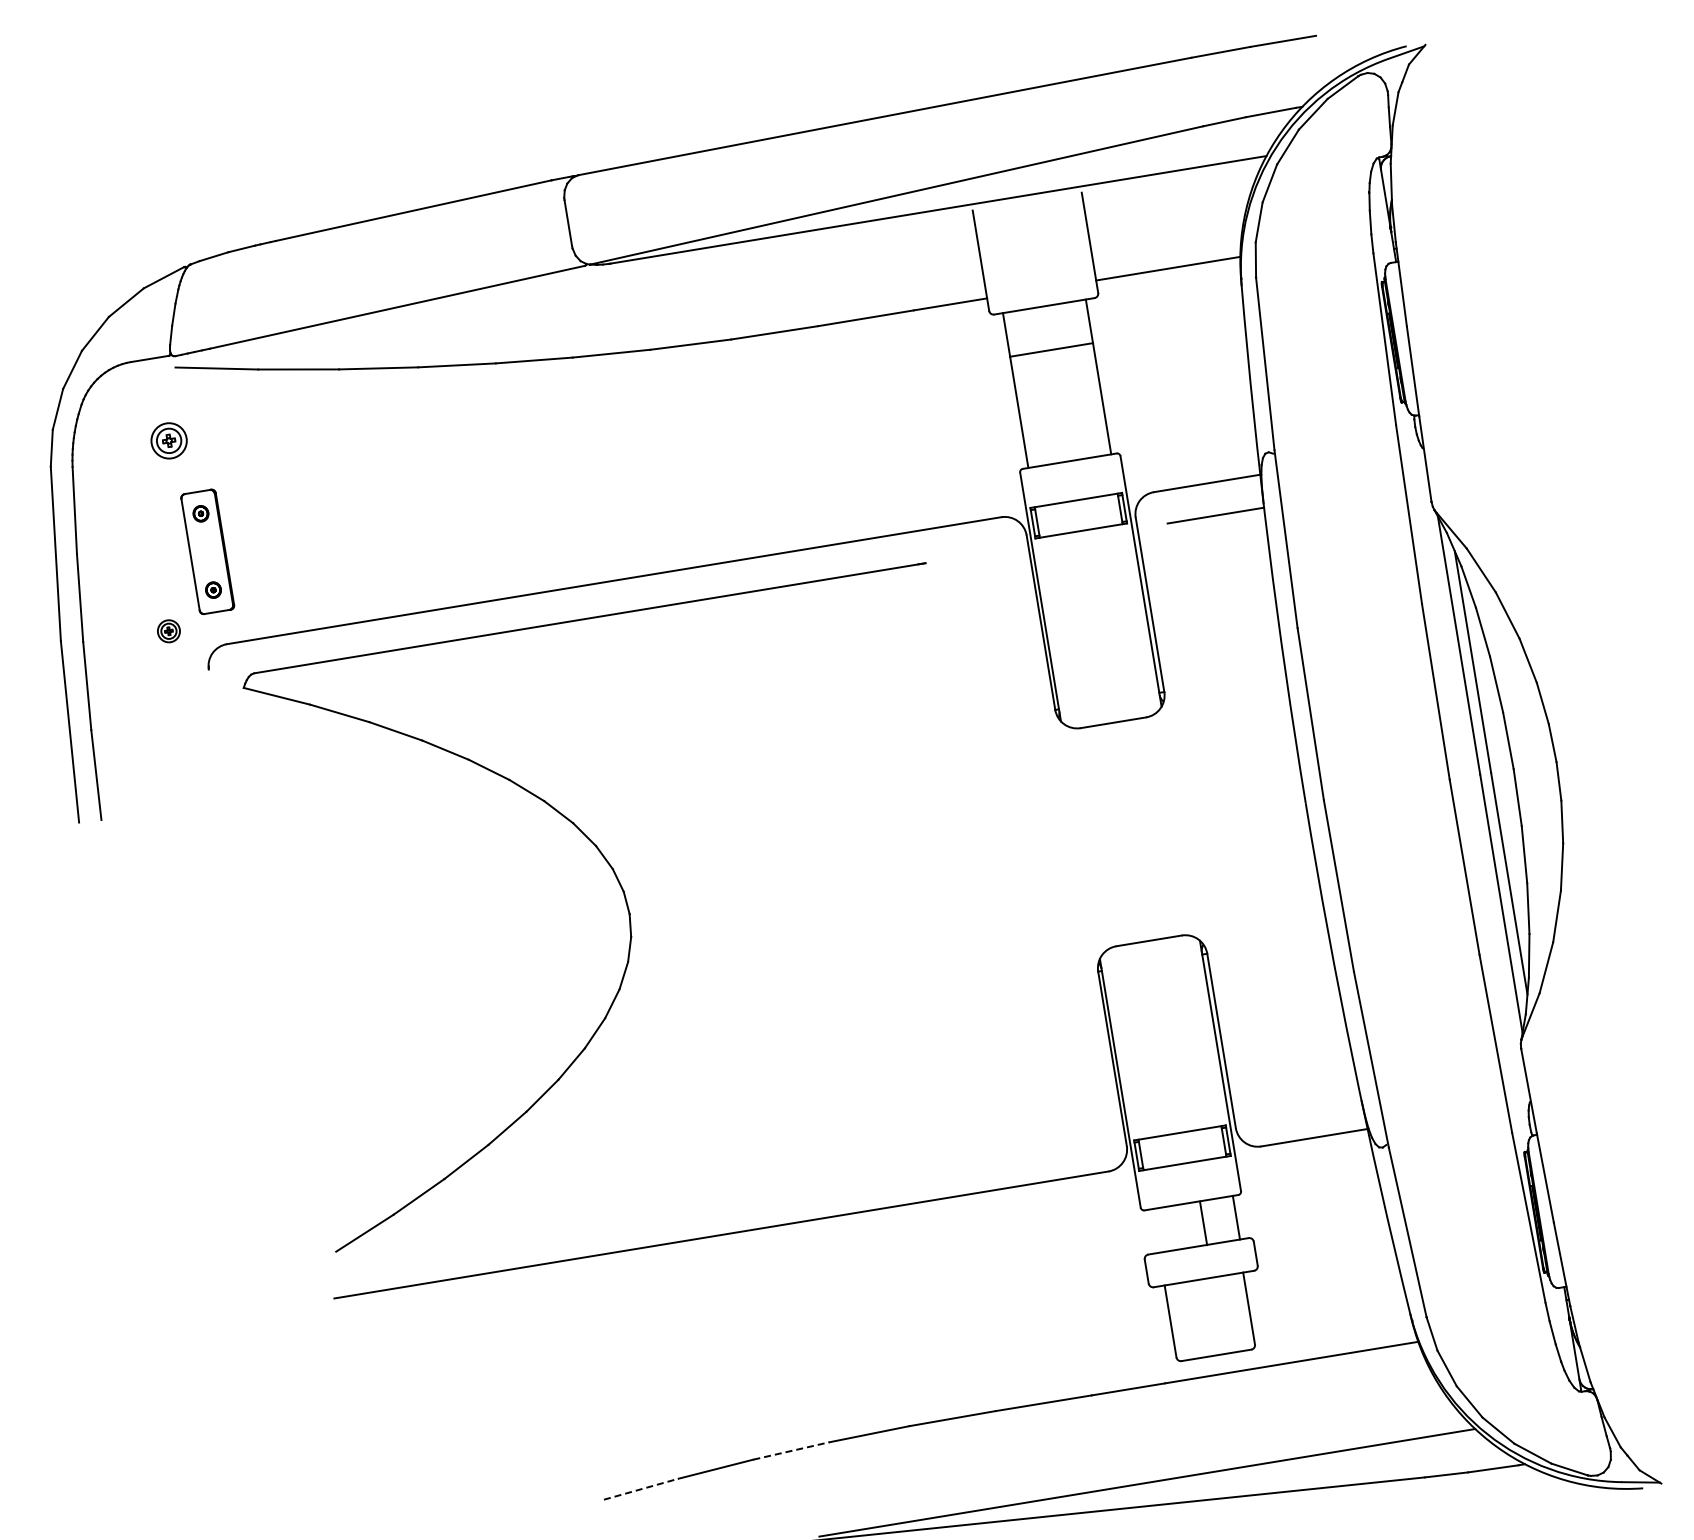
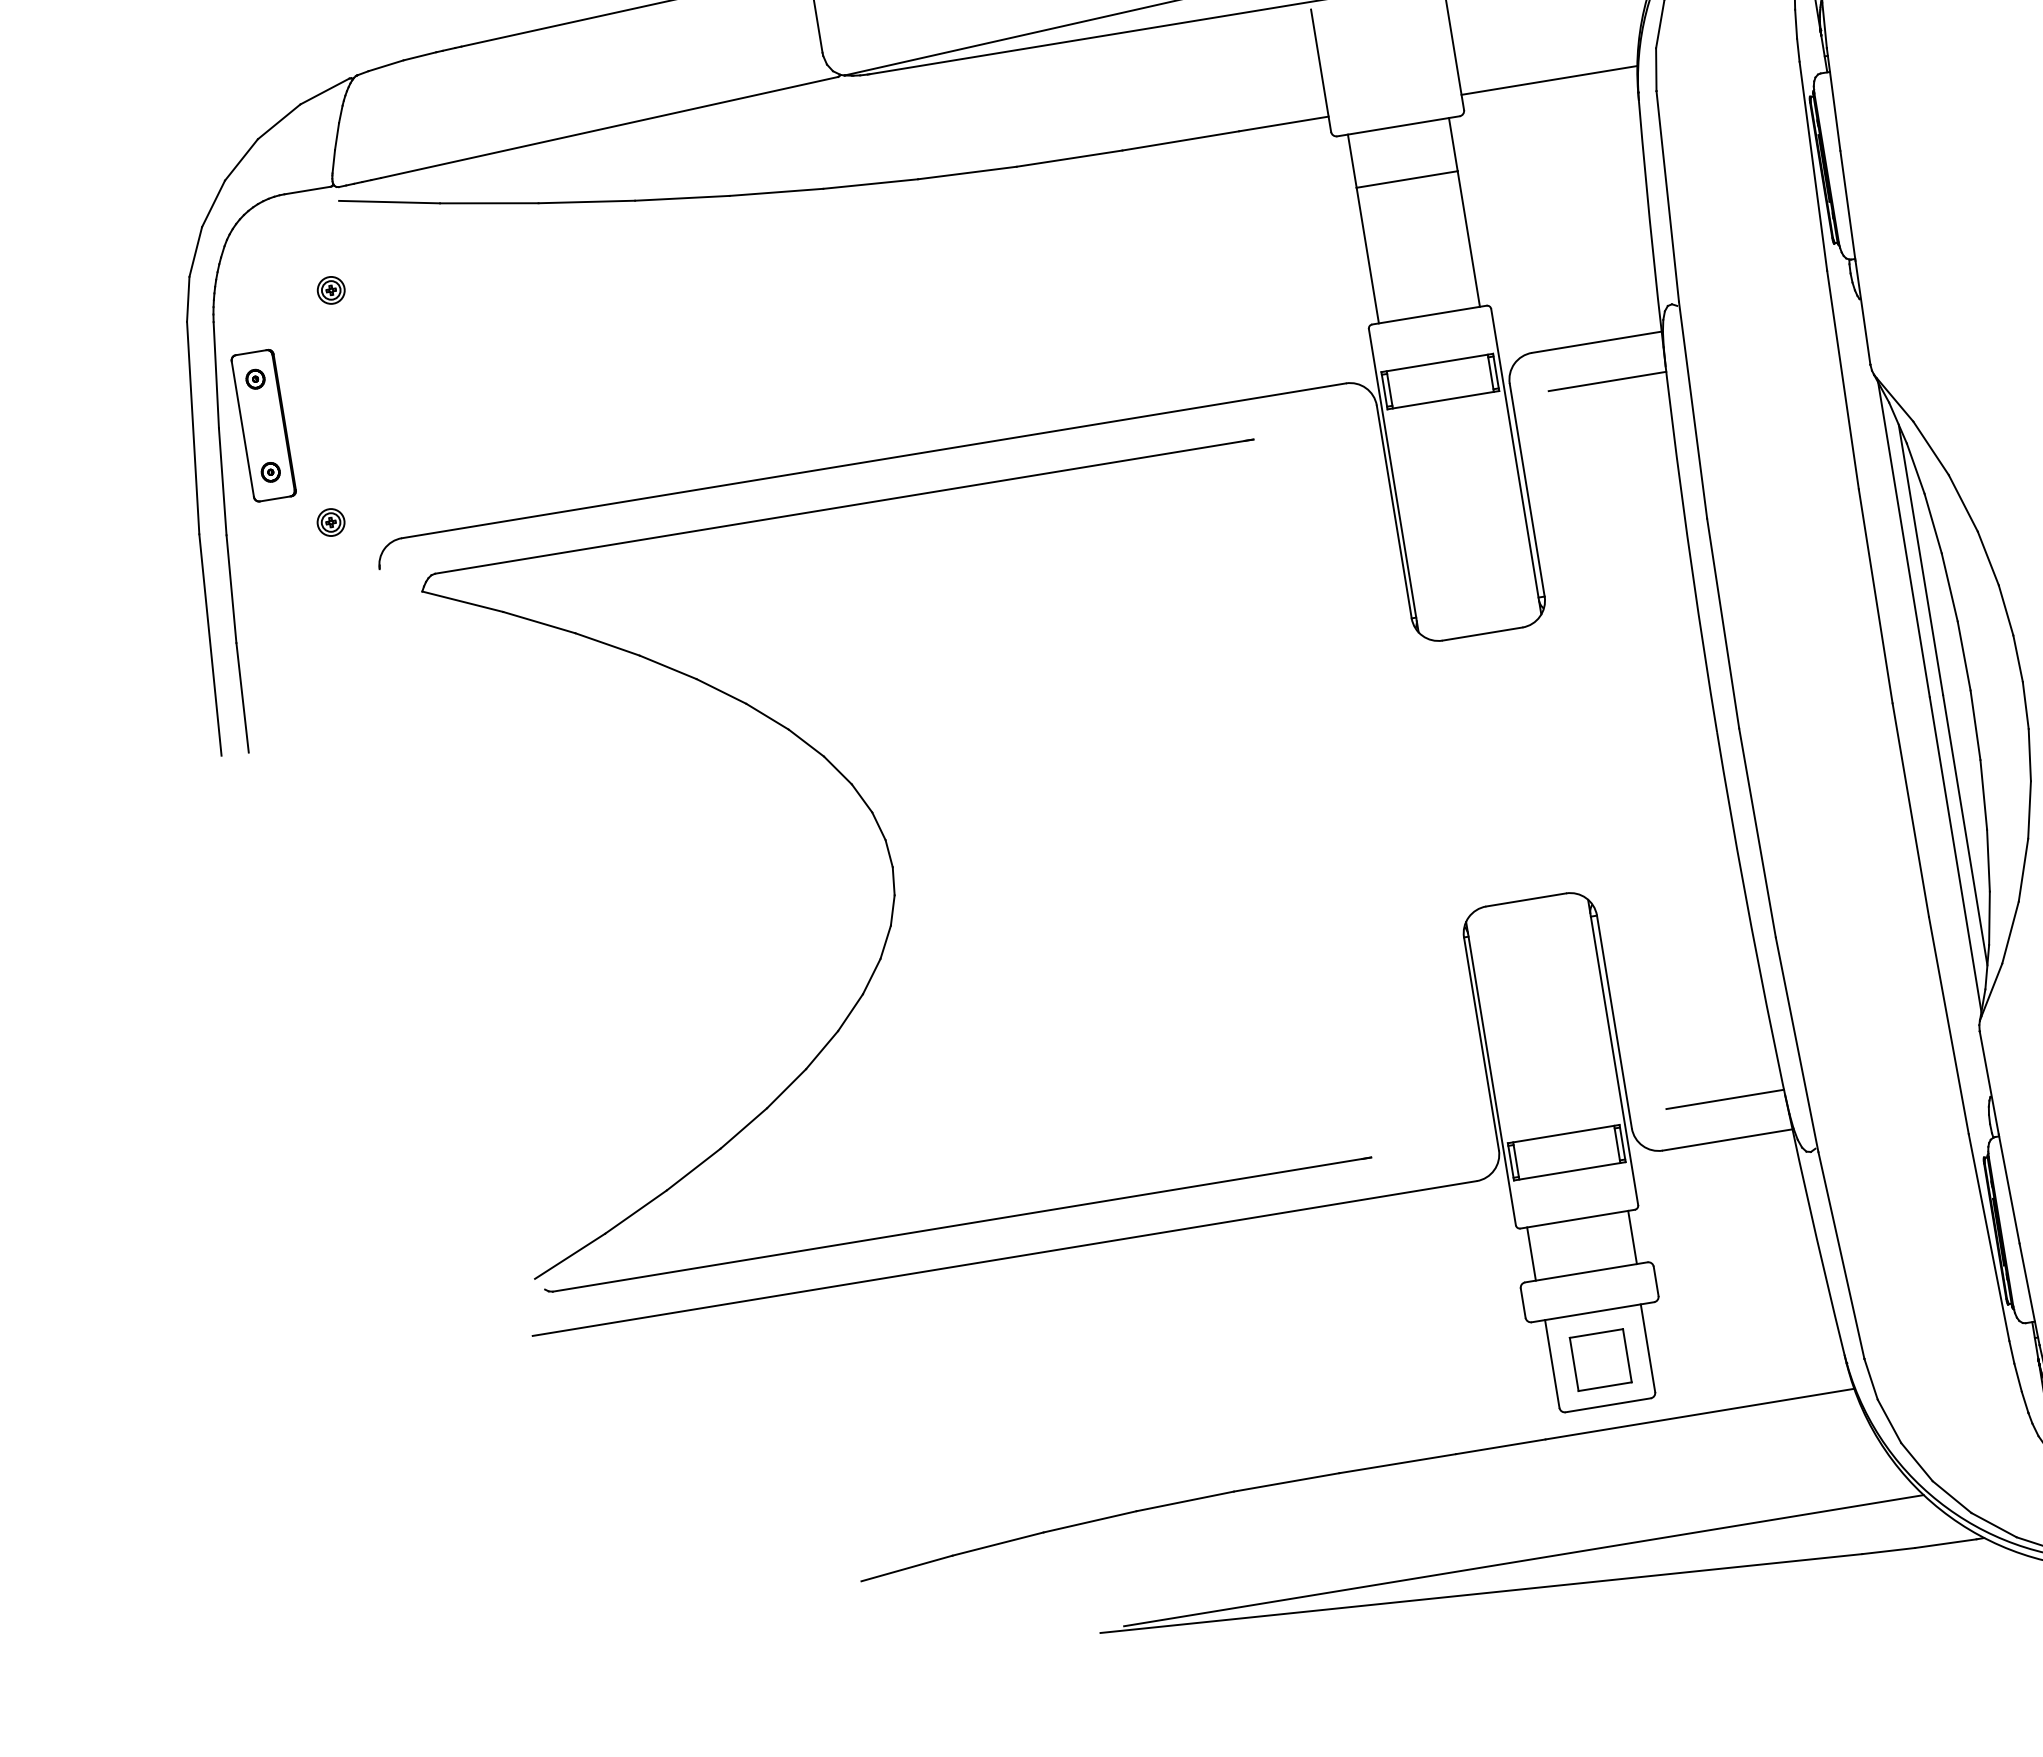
part: (168, 440) -> (330, 289), size x0.62
part: (207, 551) -> (263, 425), moved
line: (1312, 1104) -> (1725, 1099), added
part: (683, 1207) -> (958, 1225), added
line: (1203, 1223) -> (1531, 1254), moved
part: (1210, 1317) -> (1600, 1359), added
line: (791, 1450) -> (1090, 1521), dashed -> solid
line: (641, 1489) -> (907, 1568), dashed -> solid

